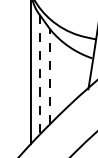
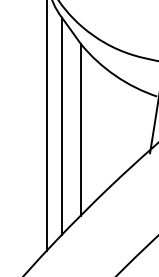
line: (39, 75) -> (61, 127), dashed -> solid
line: (50, 76) -> (81, 129), dashed -> solid

